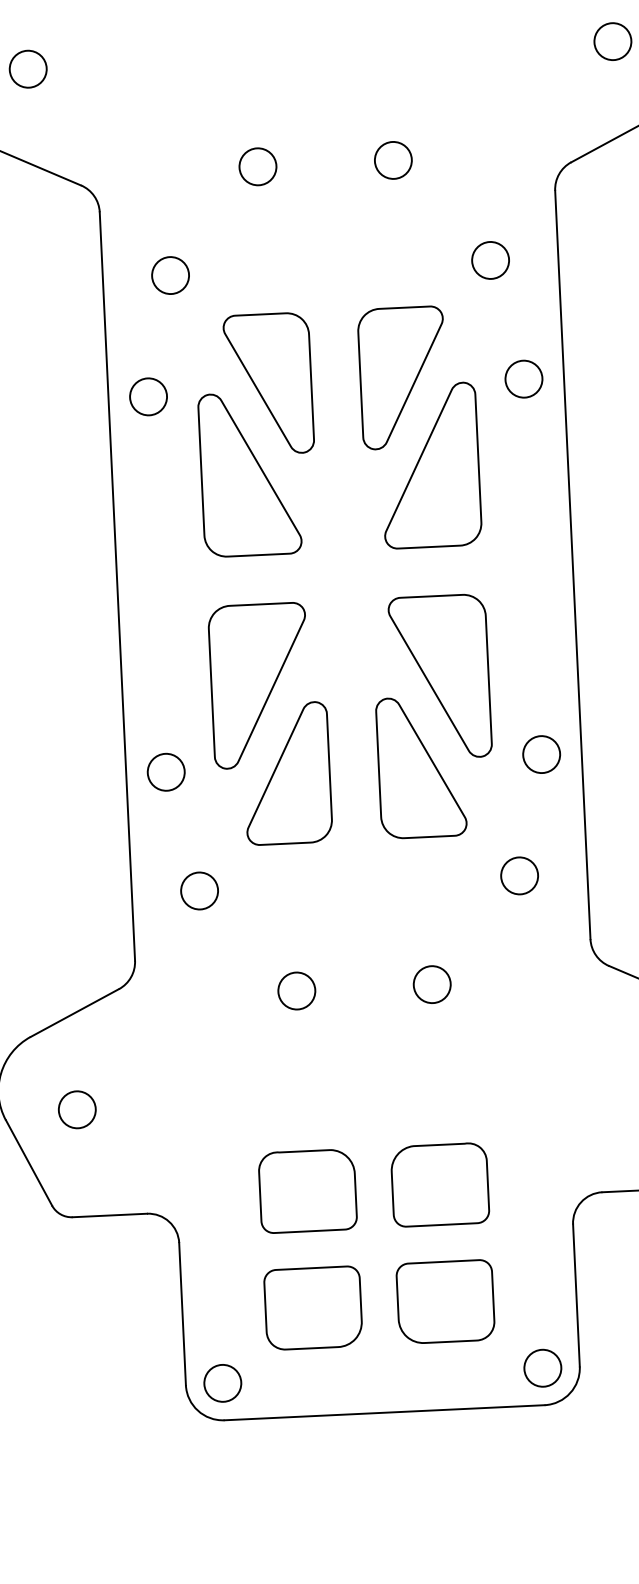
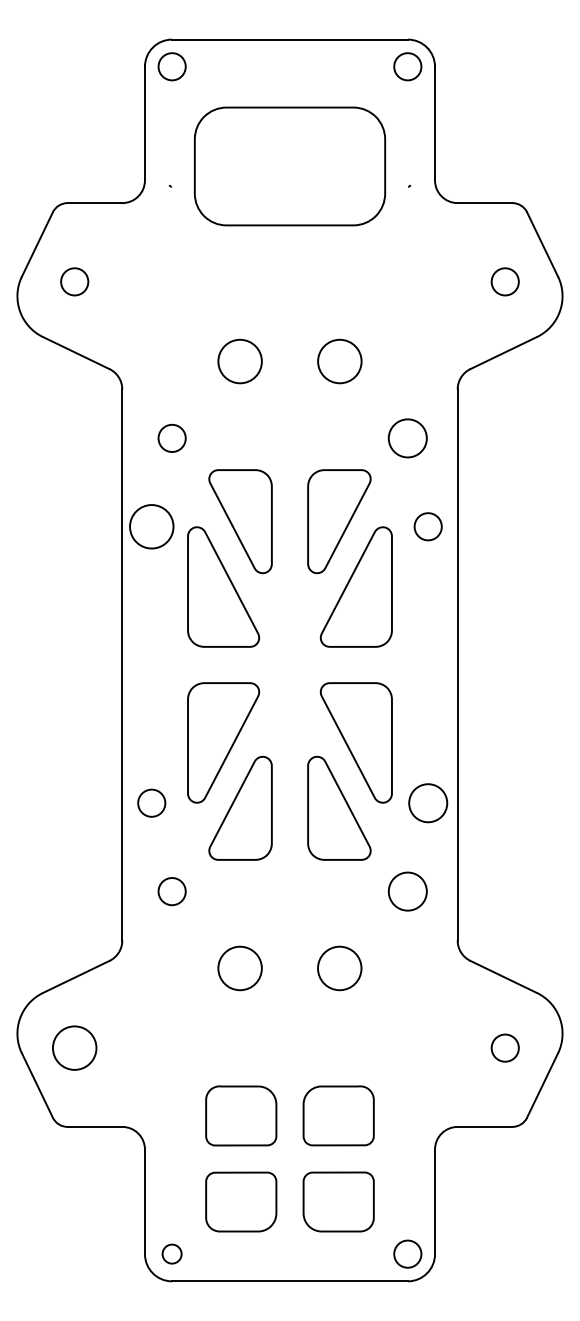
circle: (392, 160) -> (339, 361), size x1.6
circle: (257, 166) -> (239, 361), size x1.6
circle: (490, 260) -> (407, 438), size x1.4
circle: (148, 396) -> (151, 526), size x1.6
circle: (540, 753) -> (427, 802), size x1.4
circle: (519, 875) -> (407, 891), size x1.4
circle: (431, 984) -> (339, 968), size x1.6
circle: (295, 991) -> (239, 968), size x1.6
circle: (76, 1108) -> (74, 1047), size x1.6
circle: (221, 1382) -> (171, 1253), size x0.7

